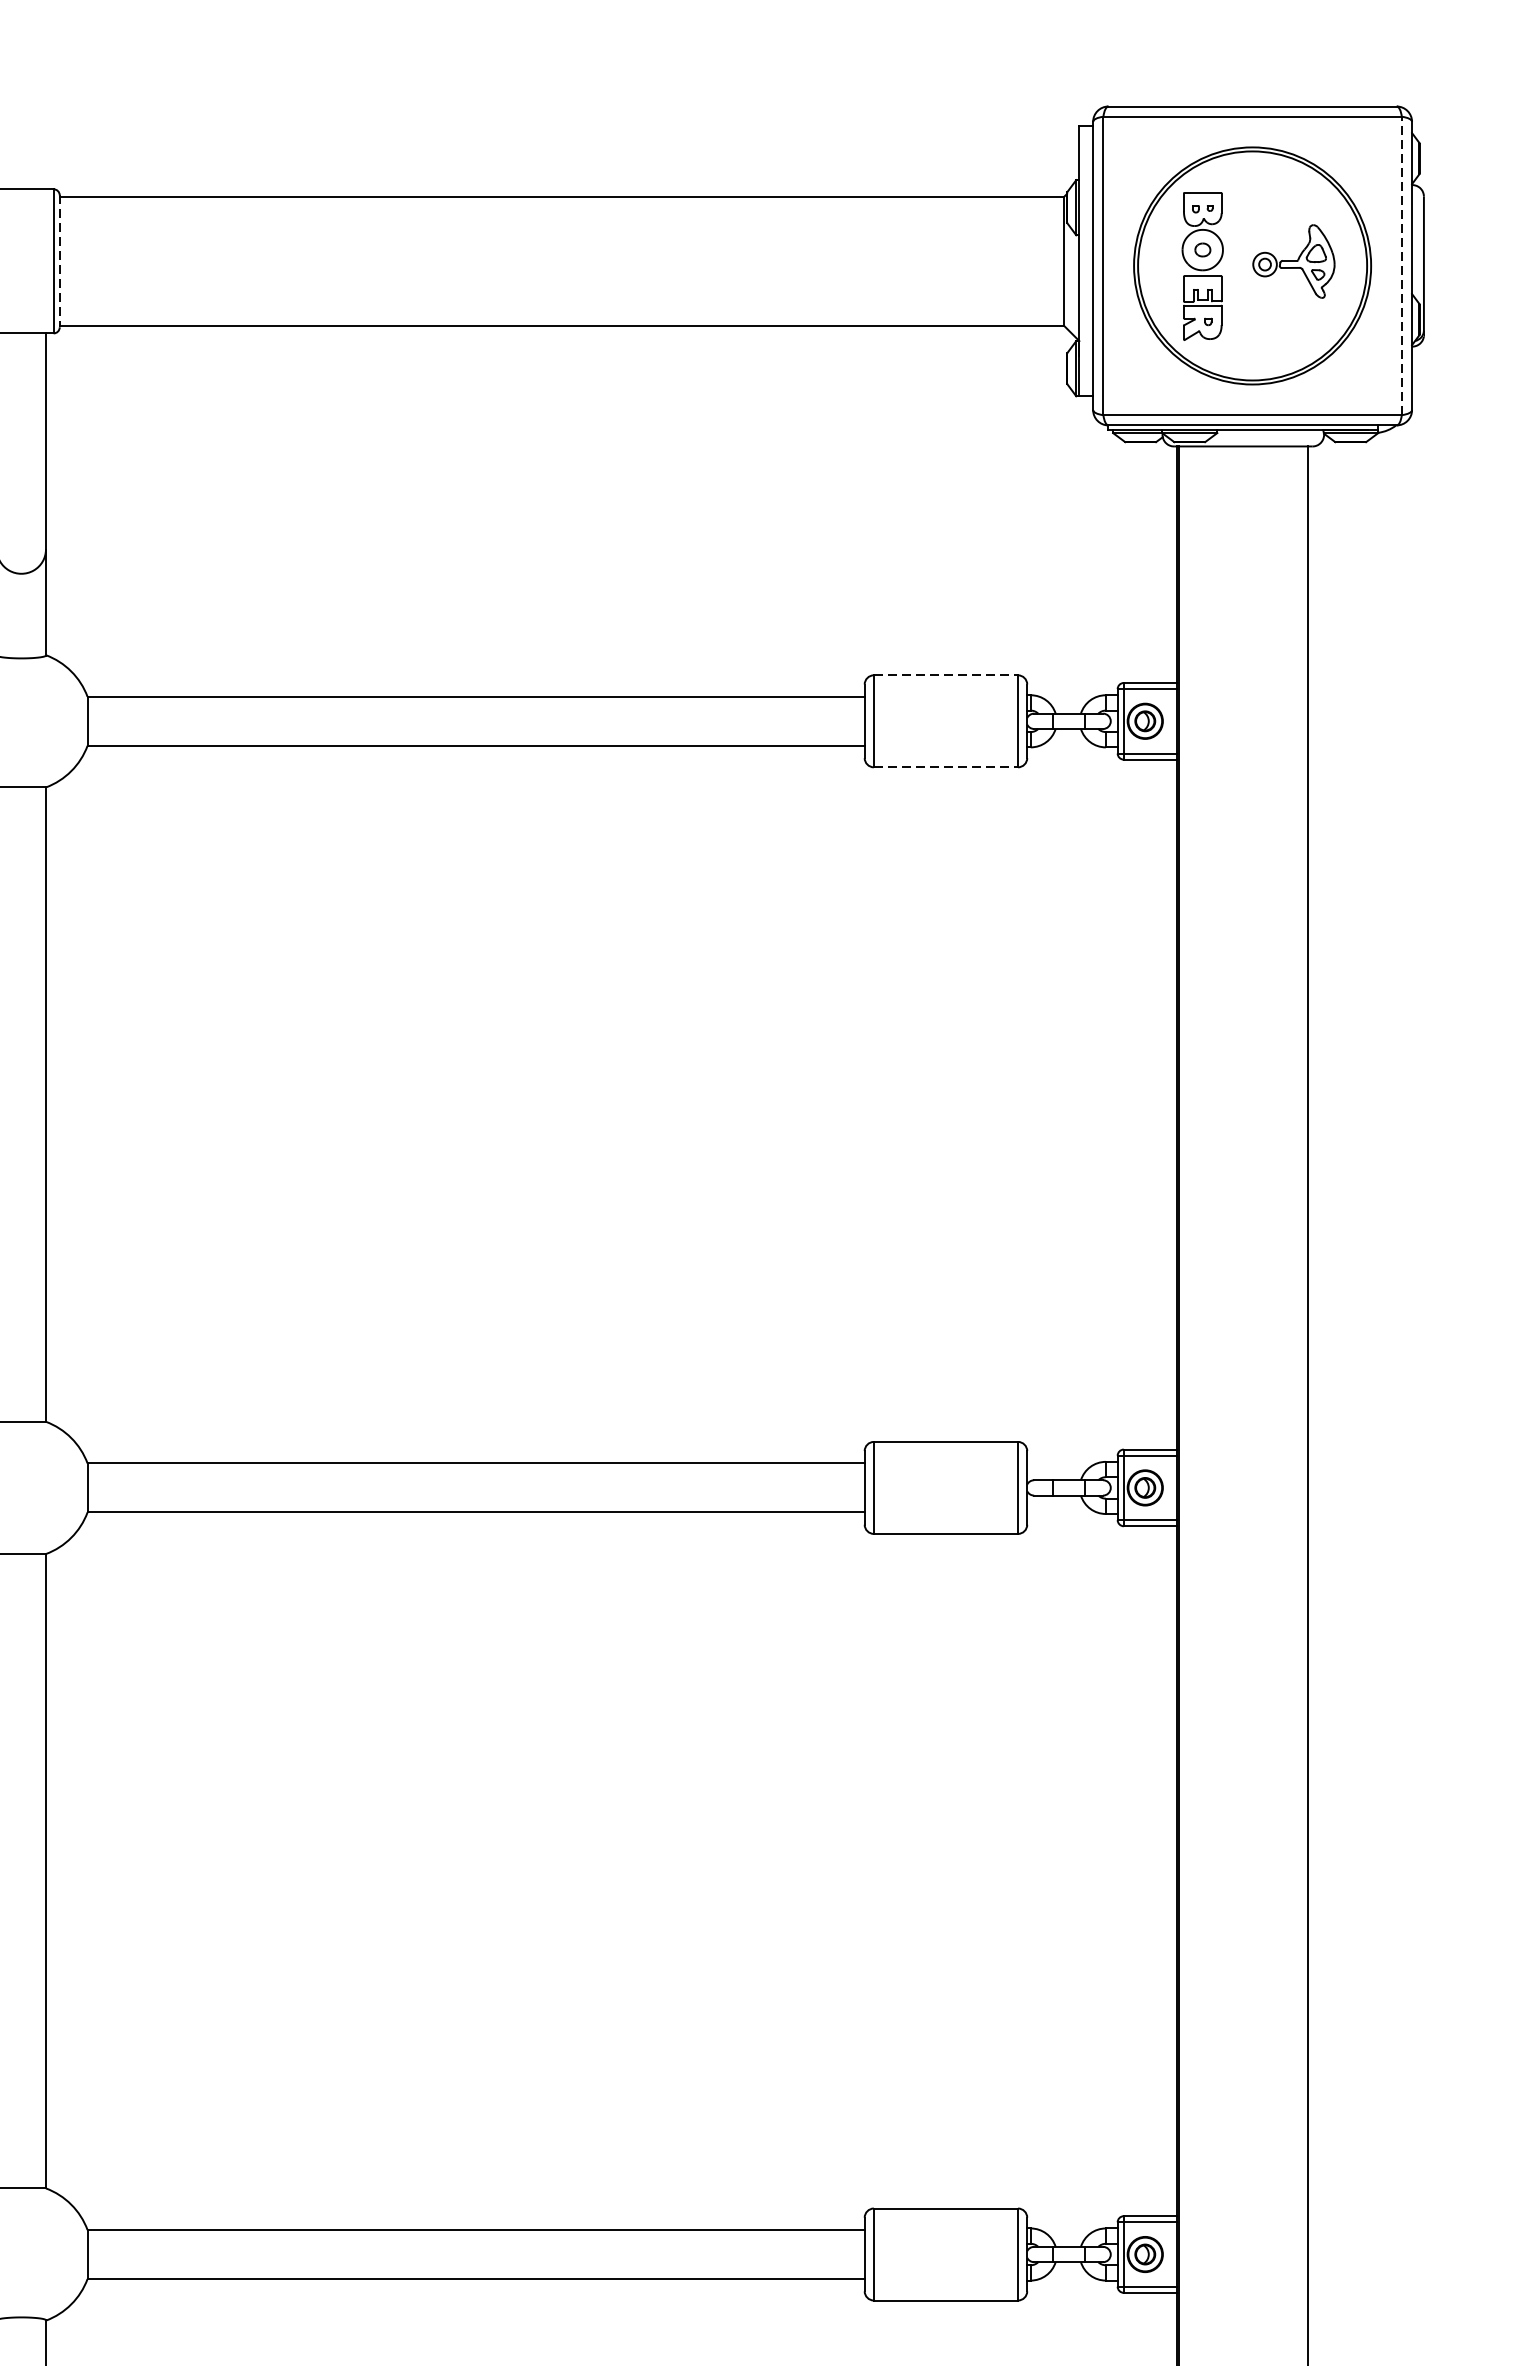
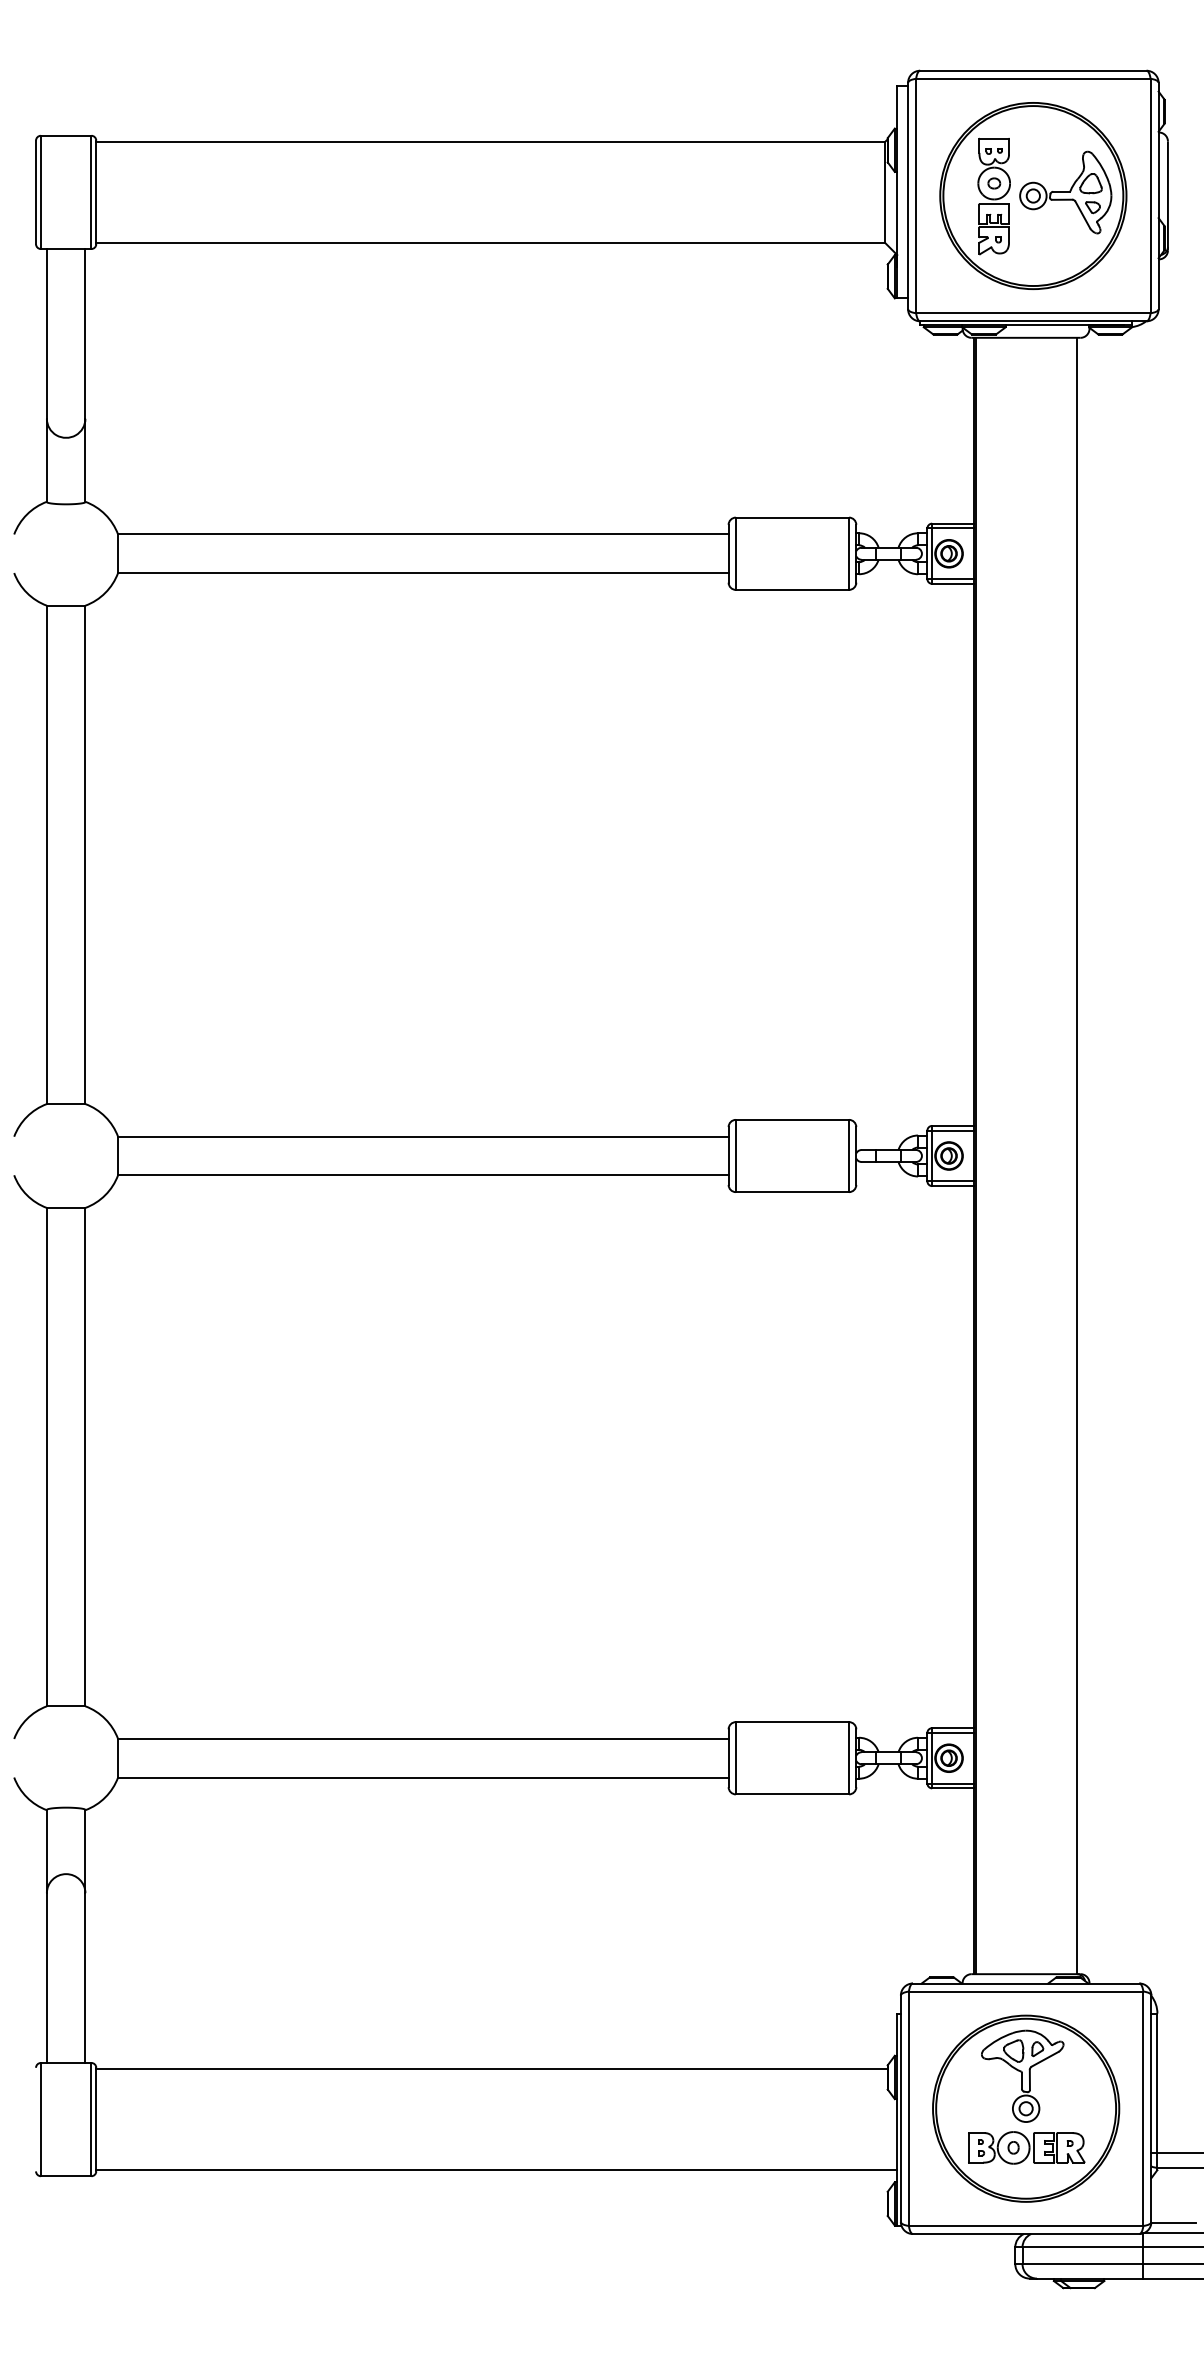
line: (60, 261) -> (96, 192), dashed -> solid
part: (1293, 261) -> (1065, 192), size x1.43
line: (1401, 265) -> (1150, 195), dashed -> solid
line: (946, 675) -> (792, 517), dashed -> solid
line: (946, 766) -> (792, 589), dashed -> solid

